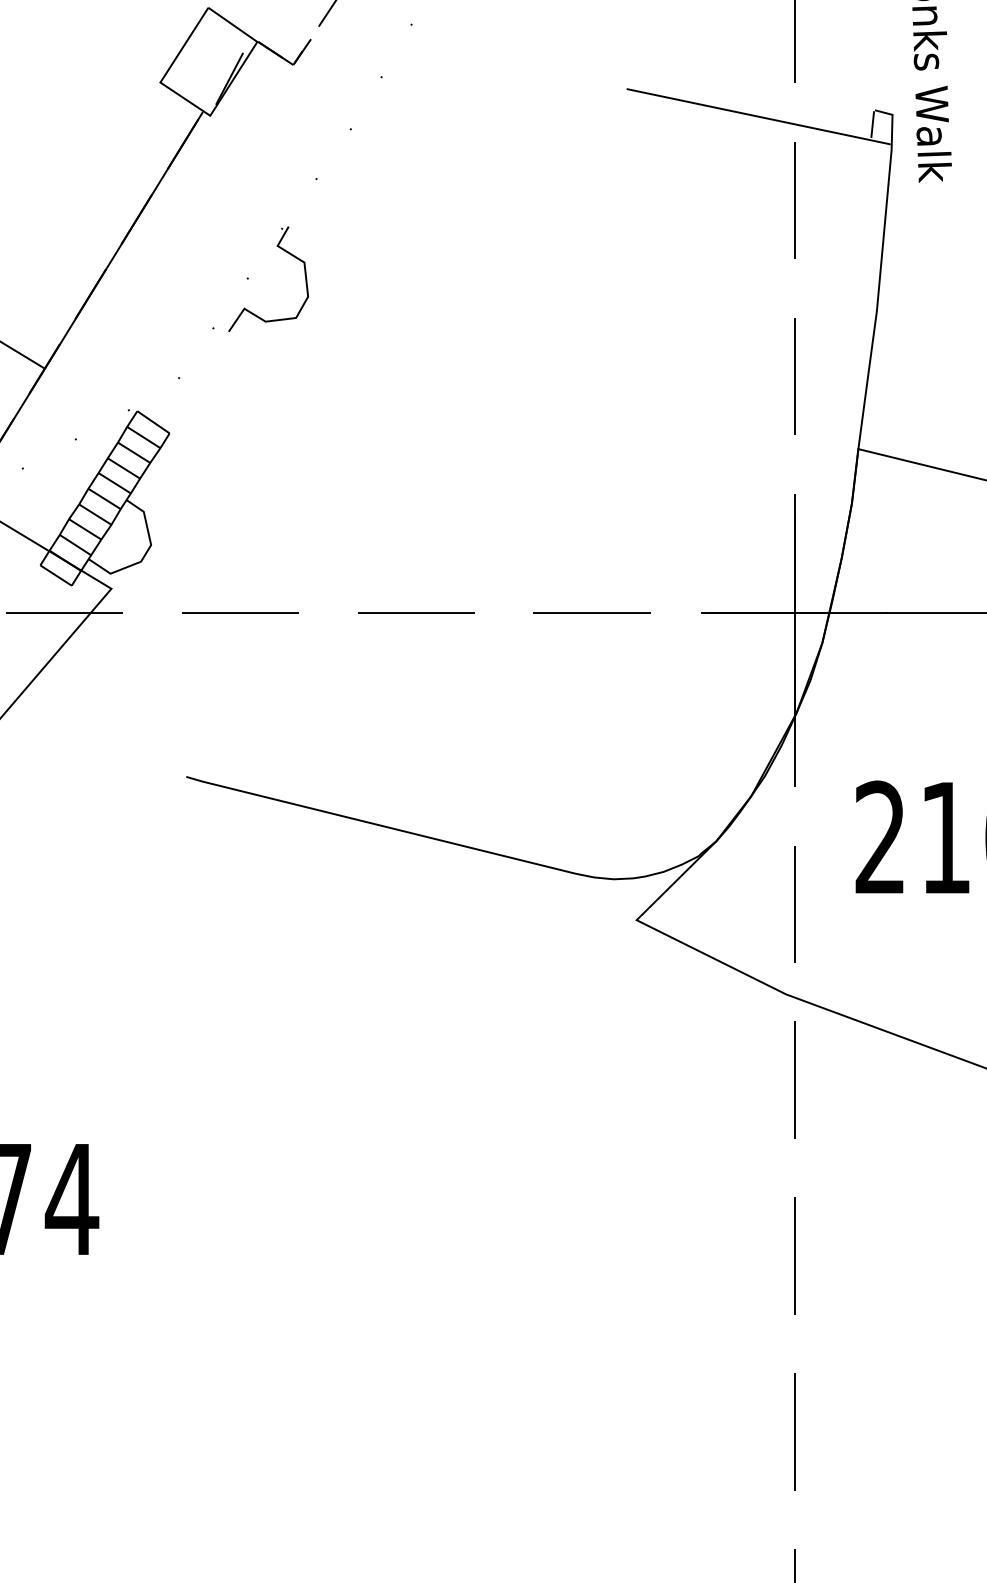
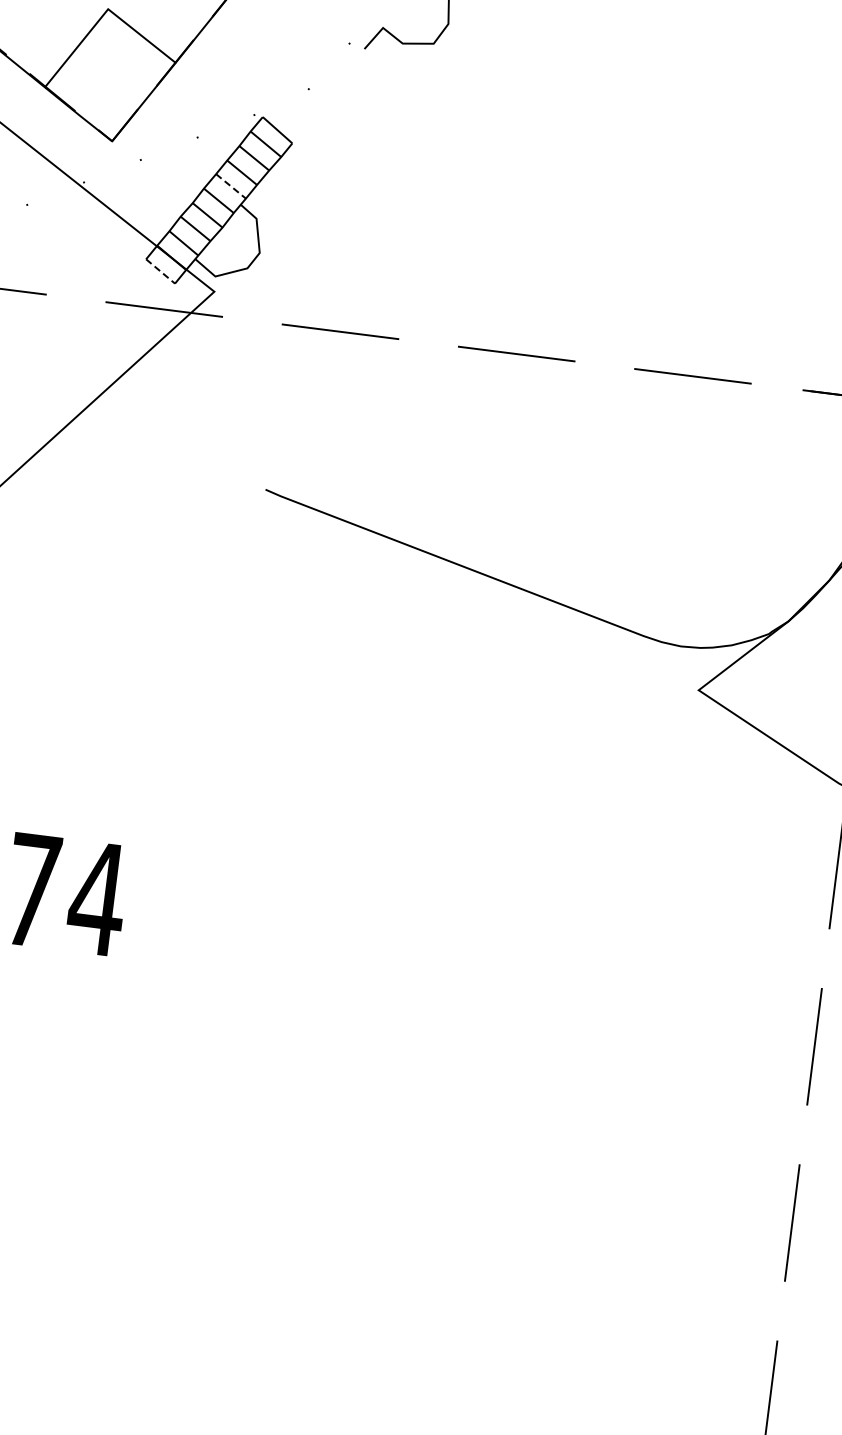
line: (115, 483) -> (231, 186), solid -> dashed
line: (56, 575) -> (161, 271), solid -> dashed

